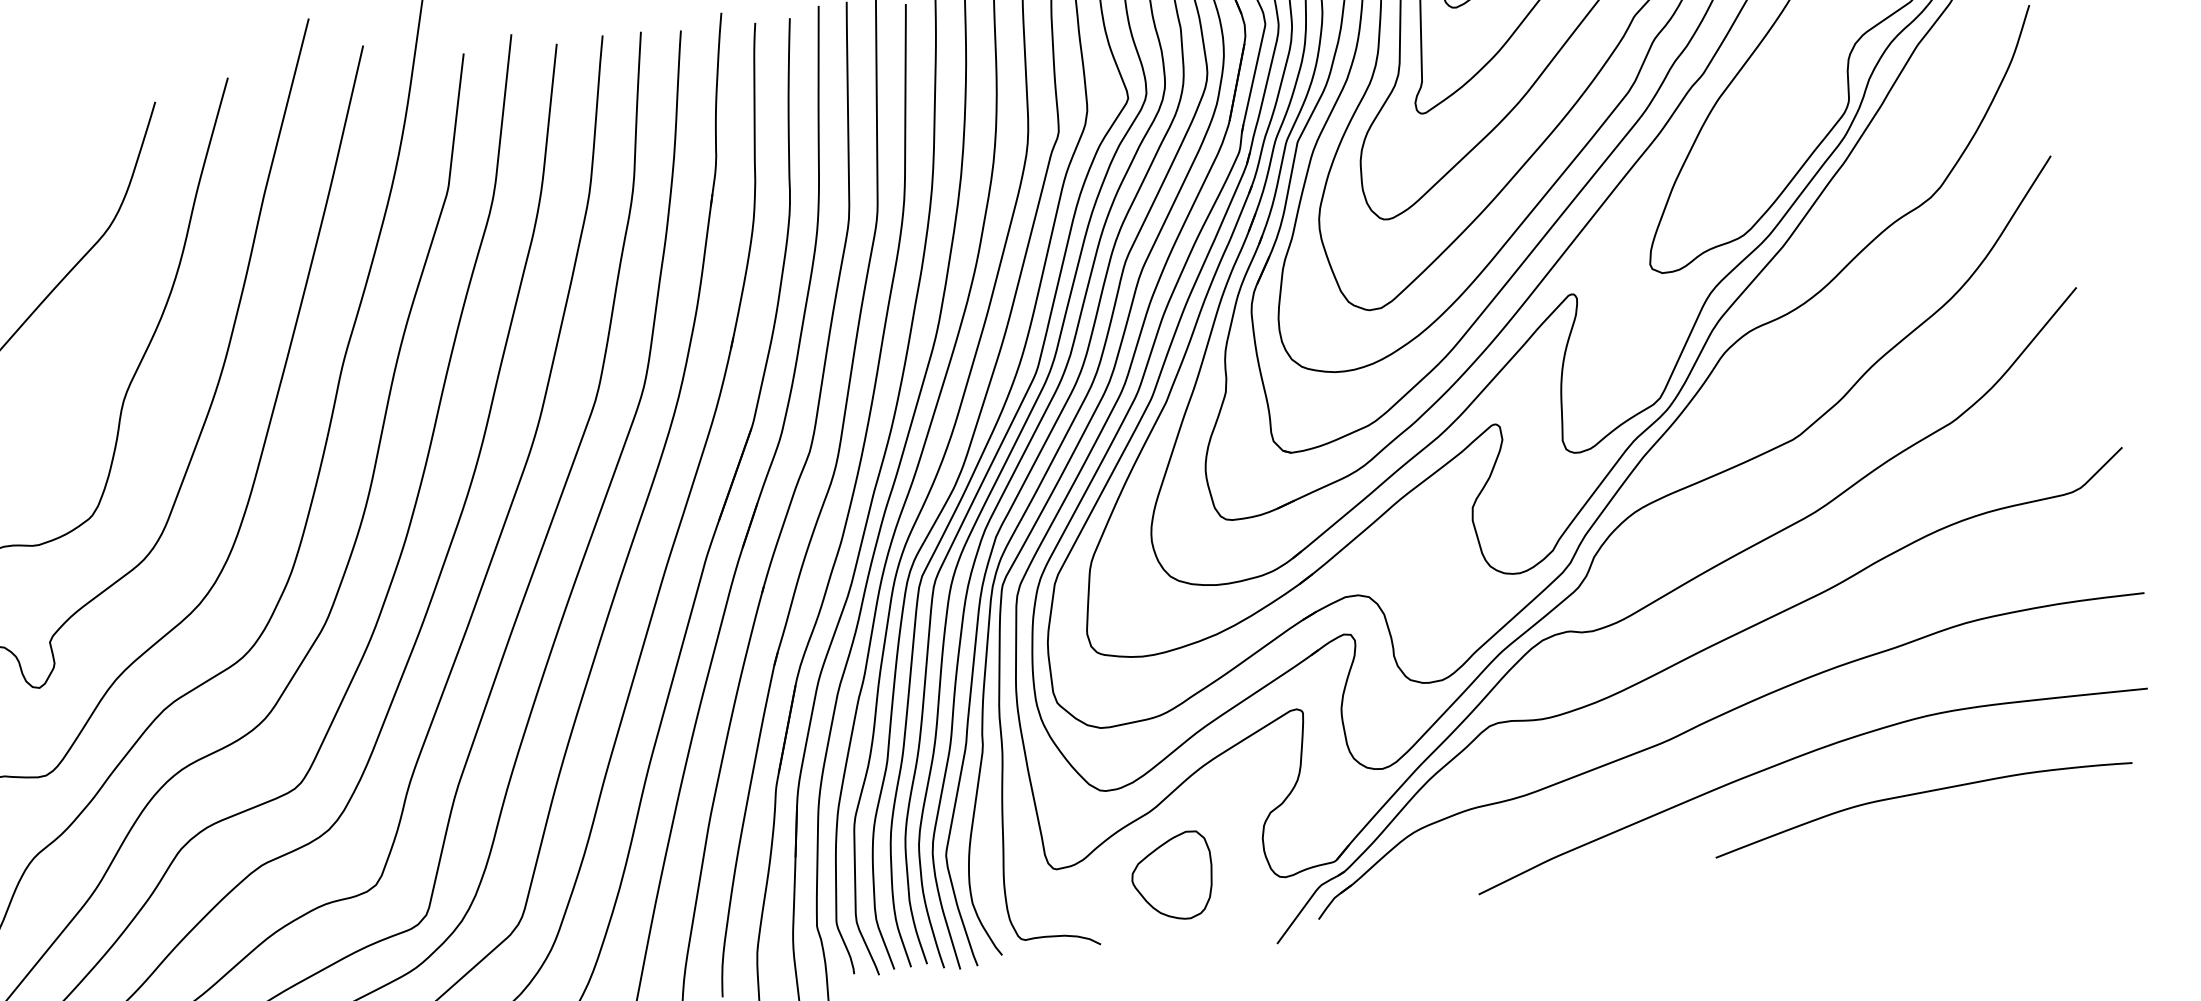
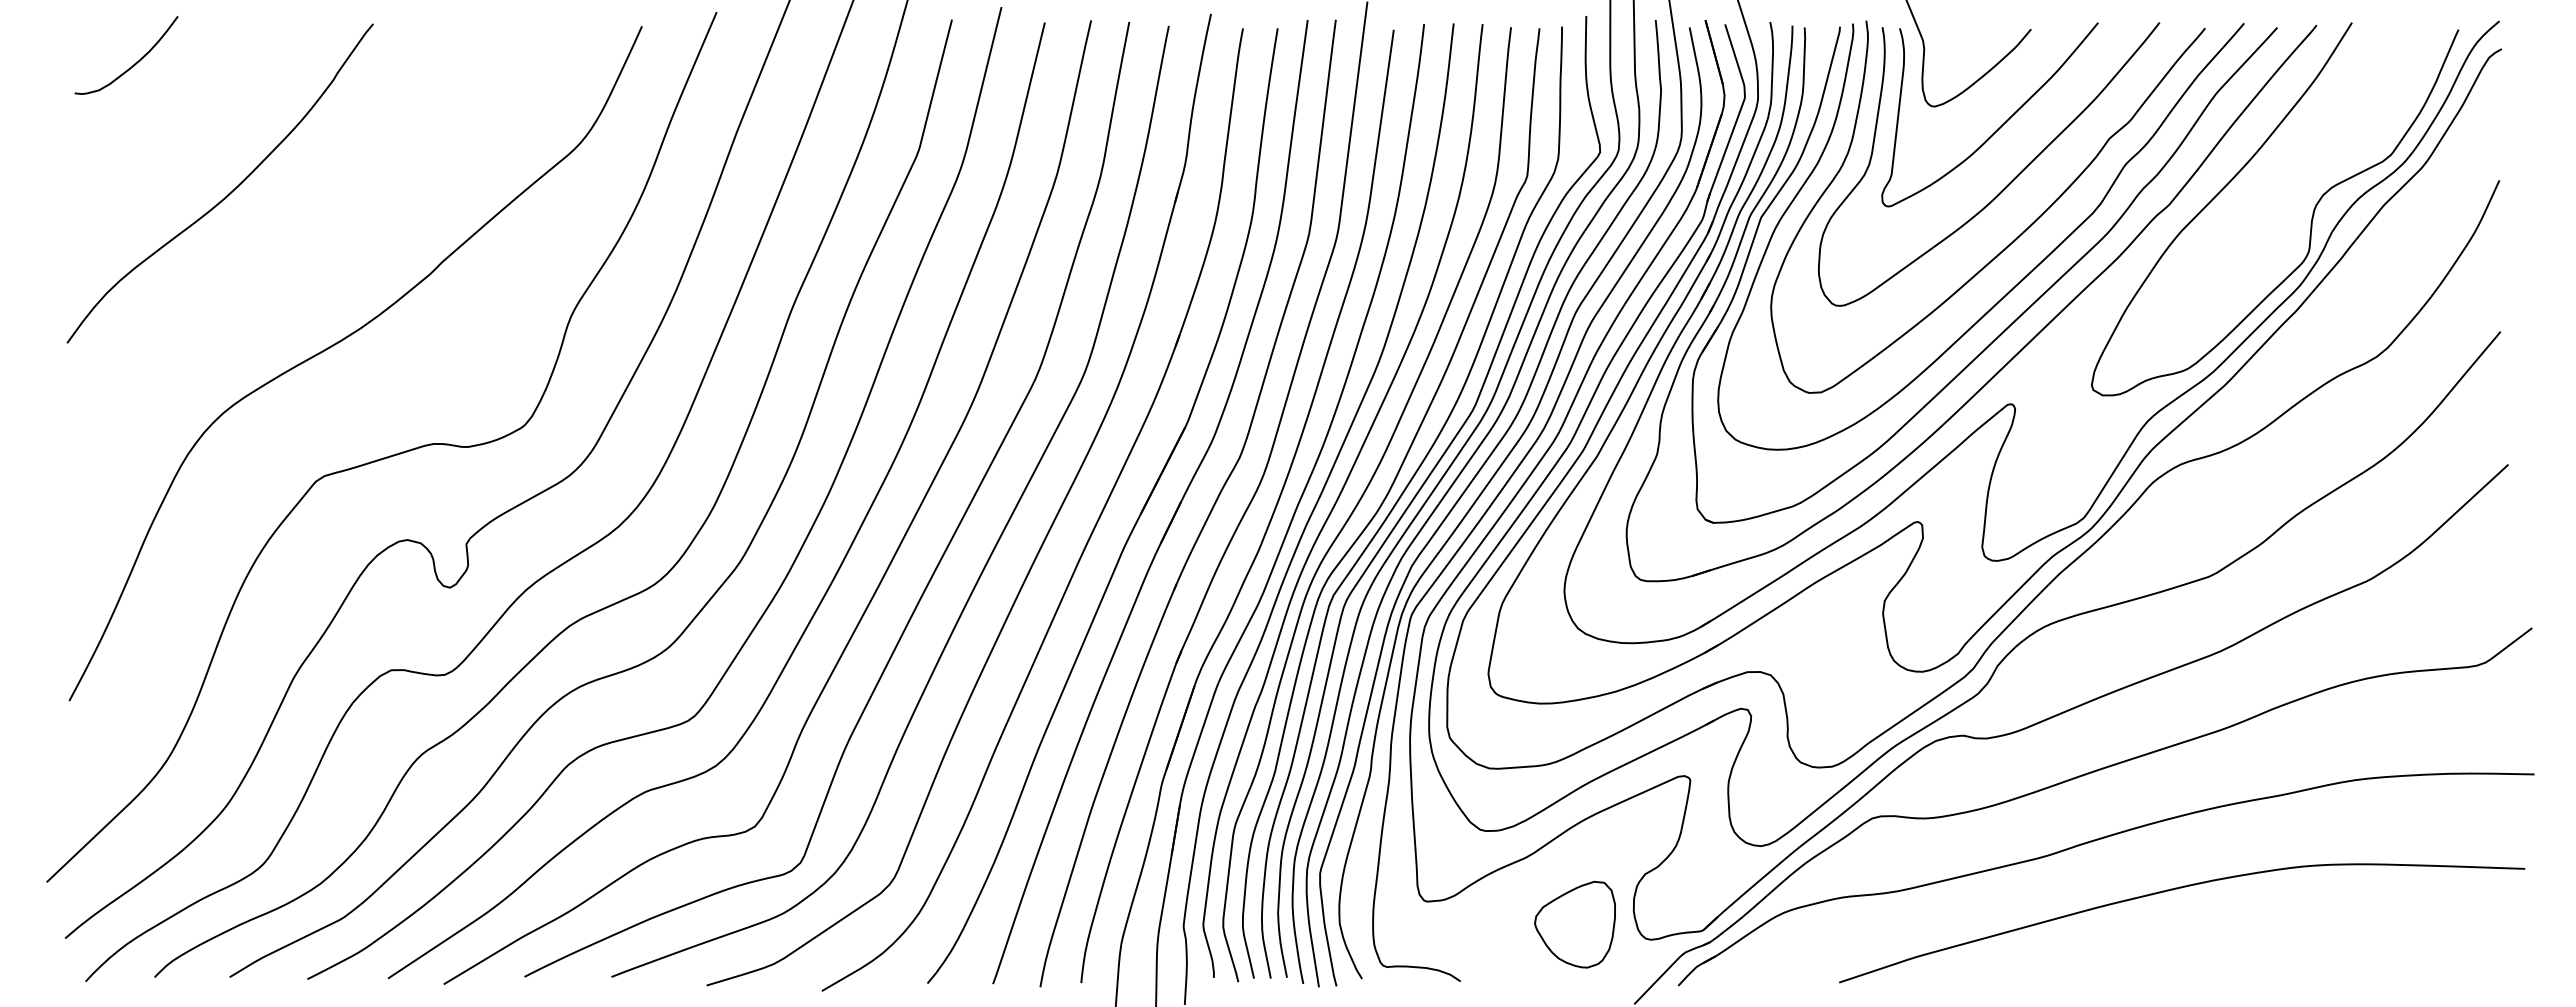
curve: (1921, 793) -> (2288, 942), removed
part: (1171, 877) -> (1574, 924), moved

